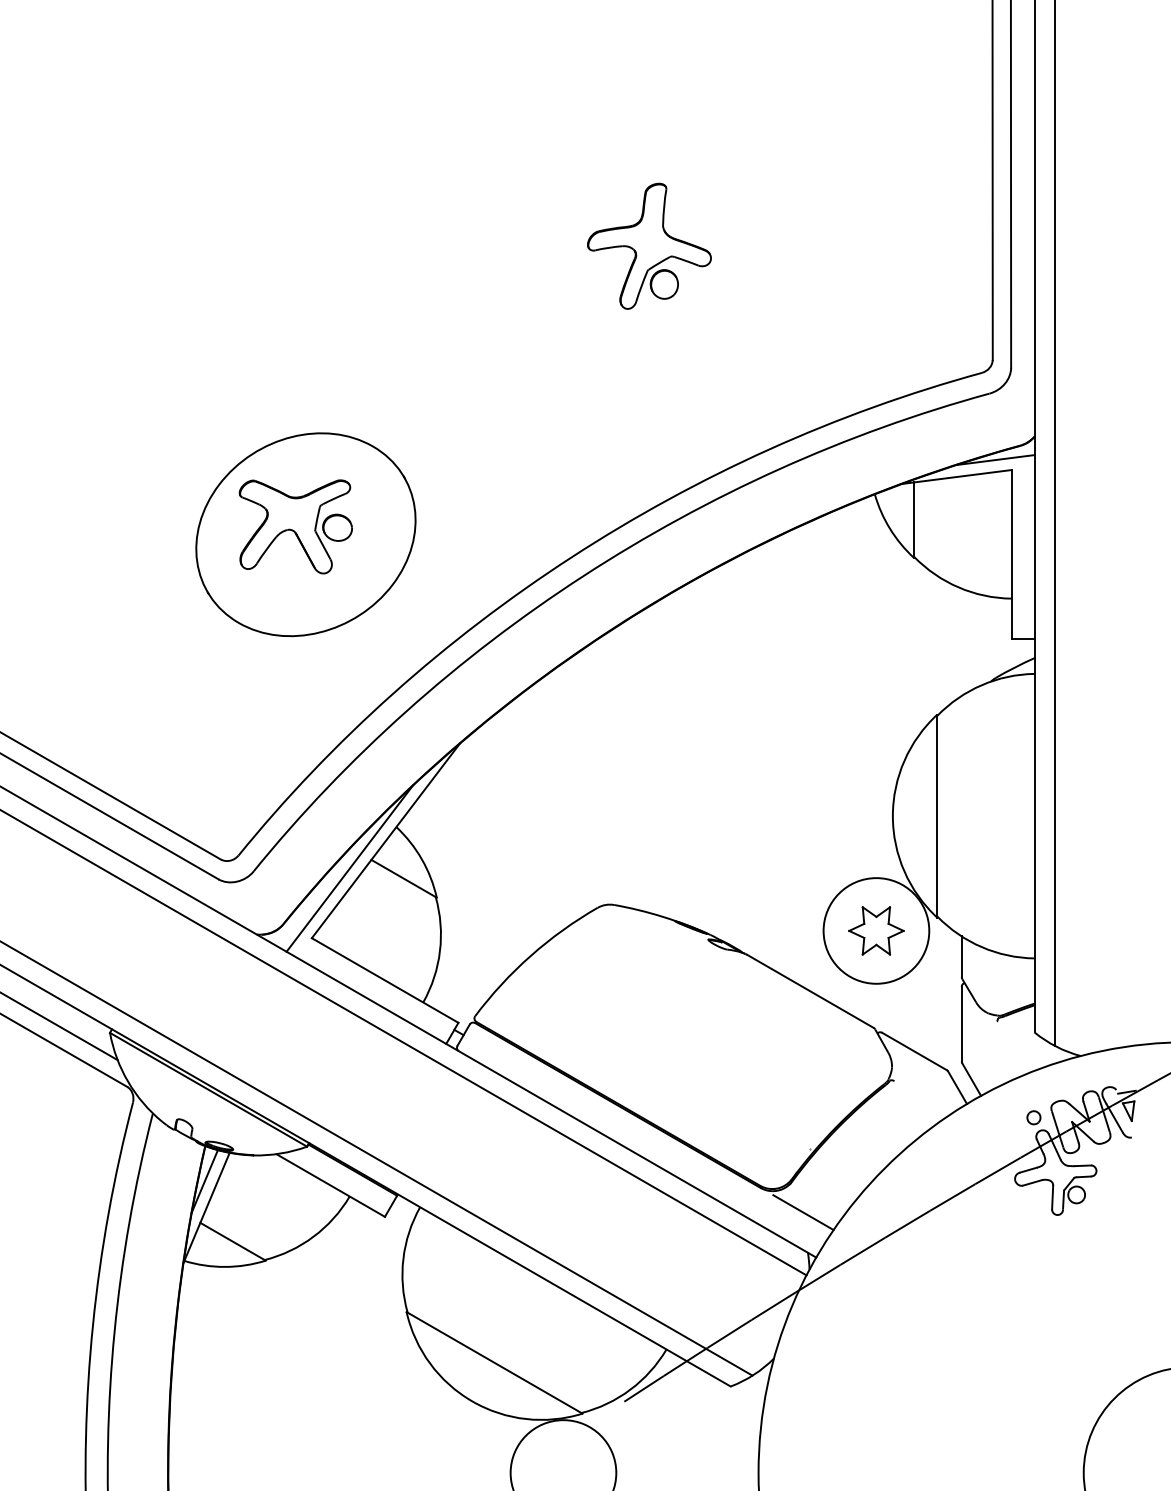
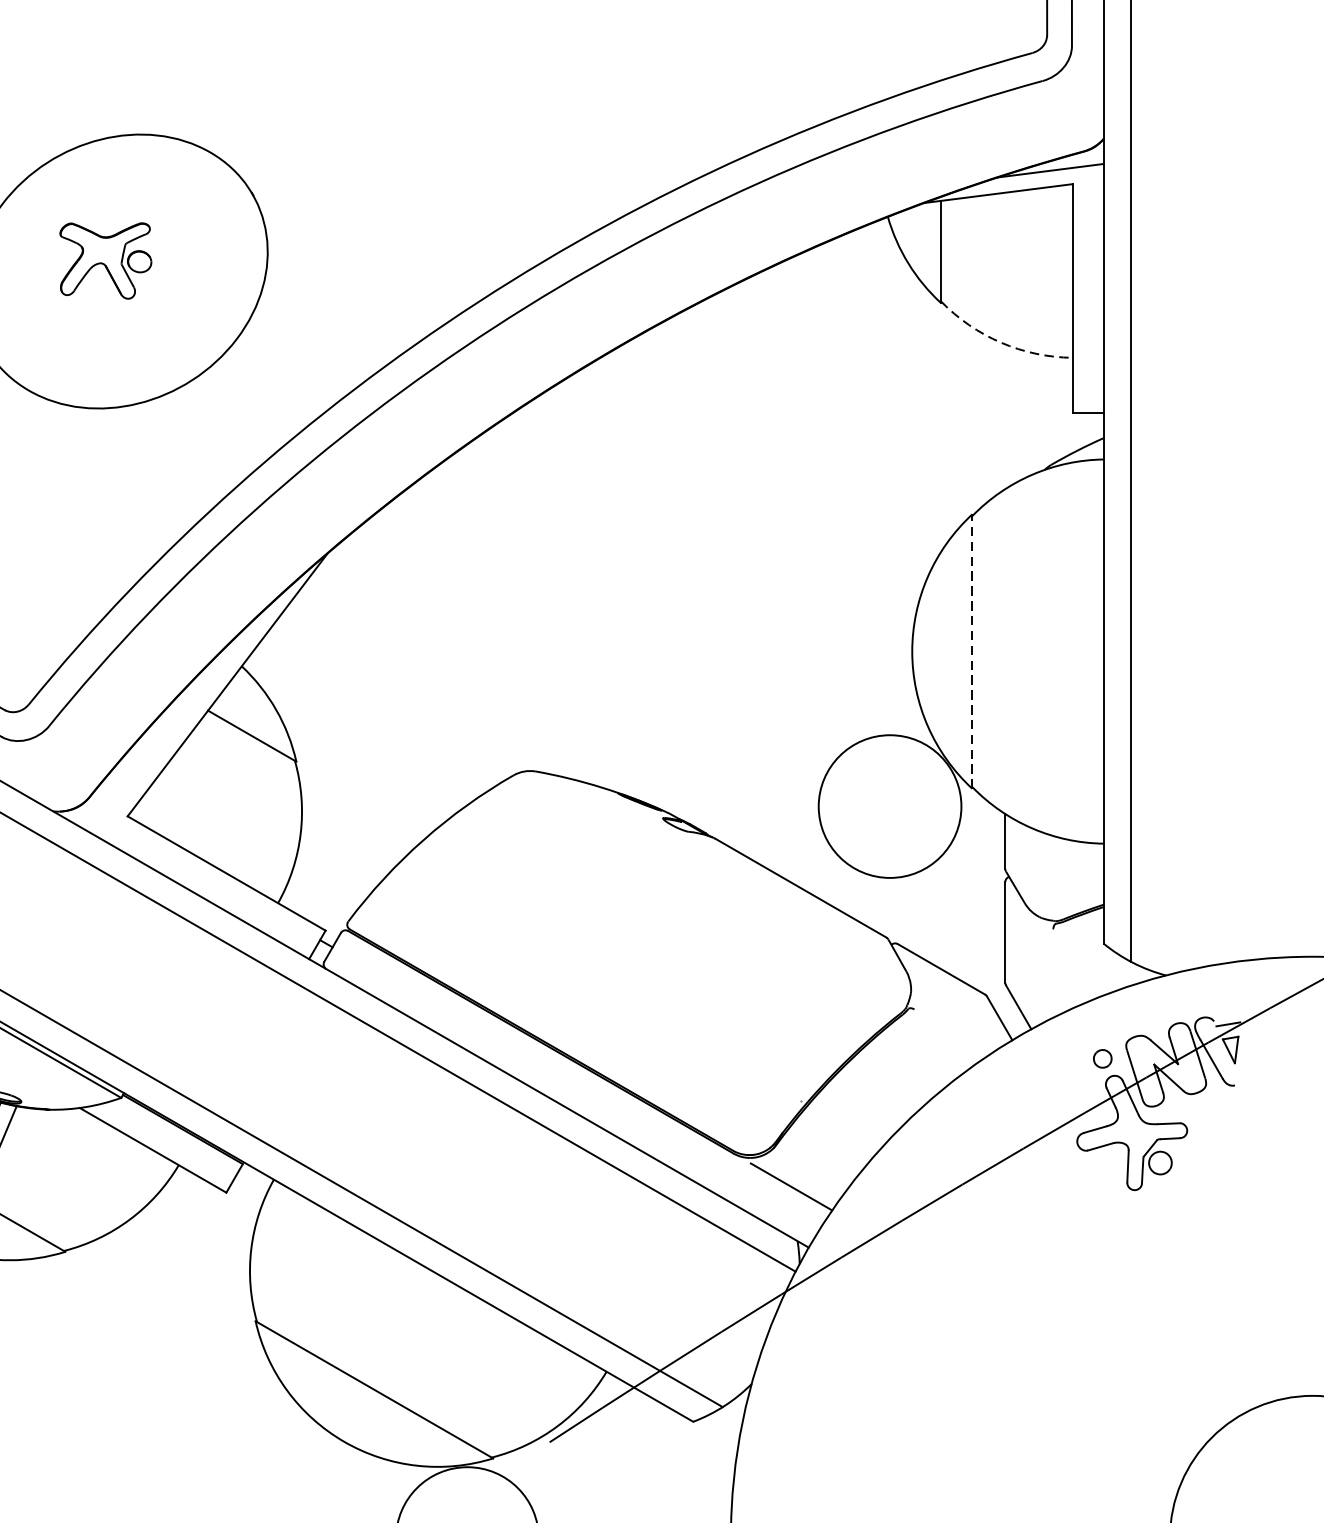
part: (295, 526) -> (105, 260), size x0.6
arc: (958, 587) -> (1000, 342), solid -> dashed
line: (937, 816) -> (972, 652), solid -> dashed
line: (349, 868) -> (178, 722), removed
part: (876, 930) -> (890, 805), removed

